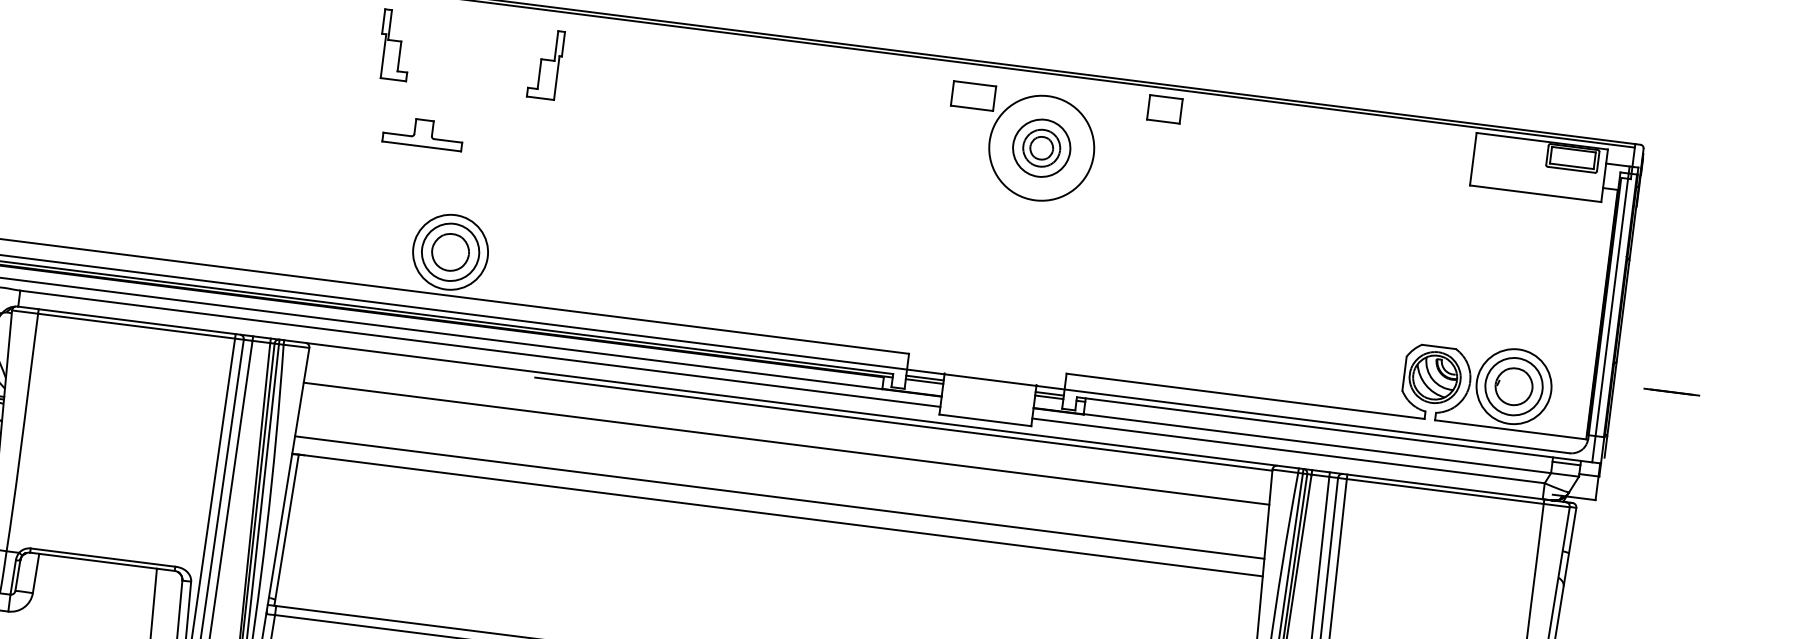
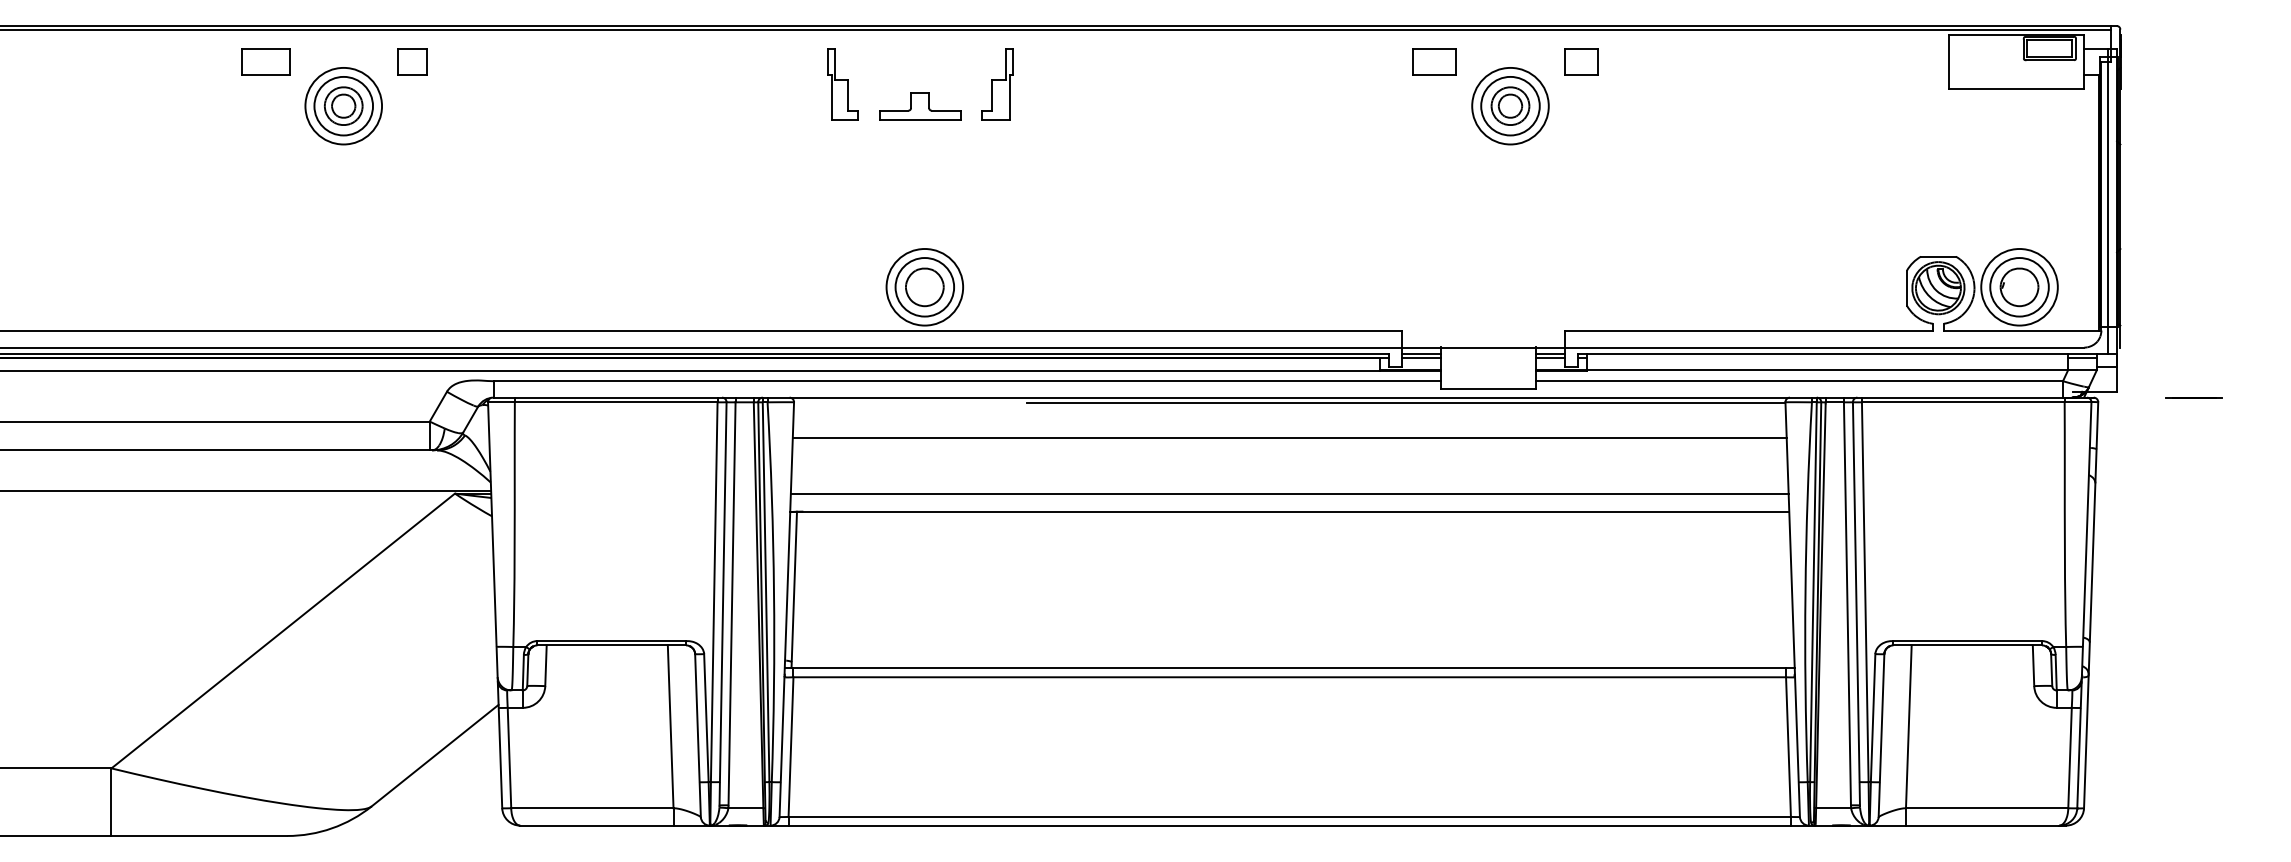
part: (1165, 108) -> (1581, 61), moved
part: (423, 133) -> (920, 106), moved
circle: (1041, 147) -> (1510, 105), size x0.71
line: (1671, 391) -> (2193, 397), moved

